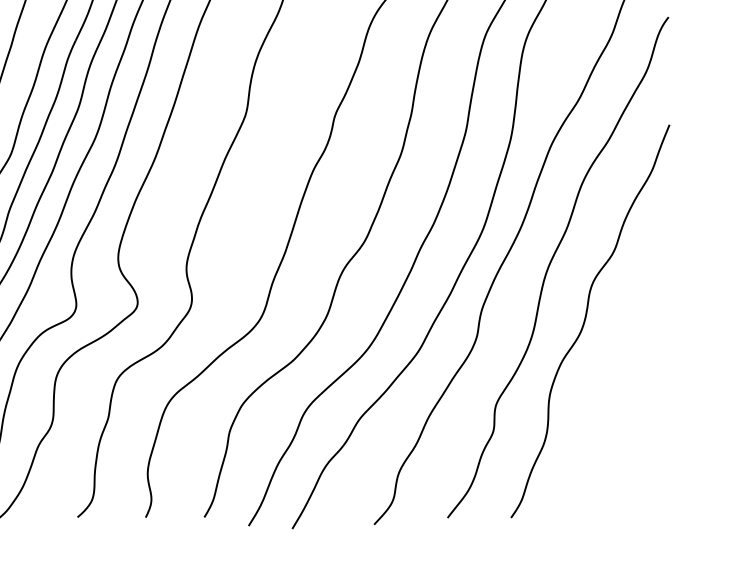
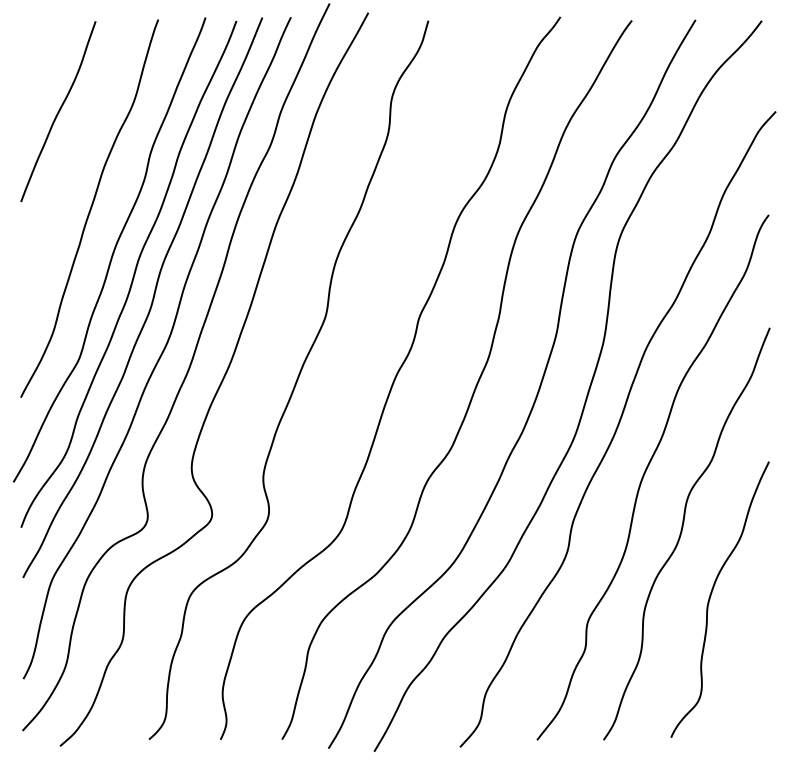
curve: (613, 380) -> (711, 596), added

